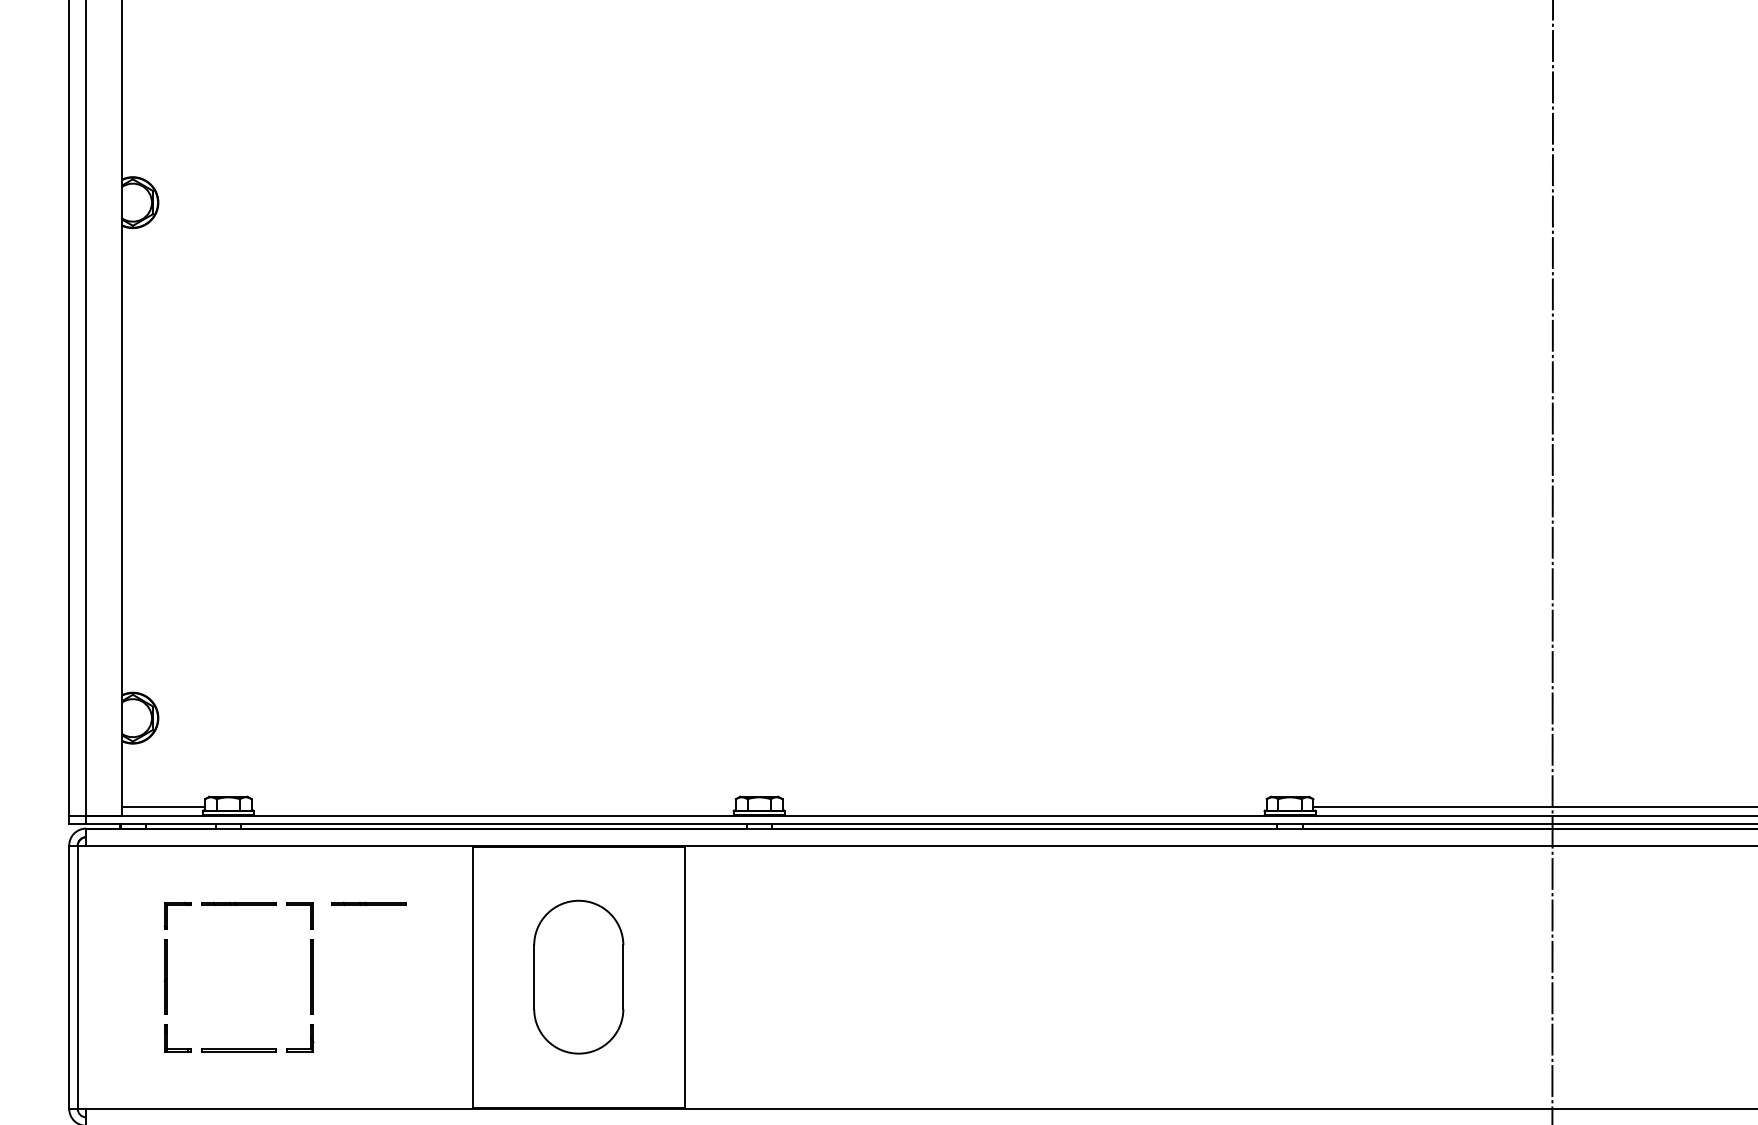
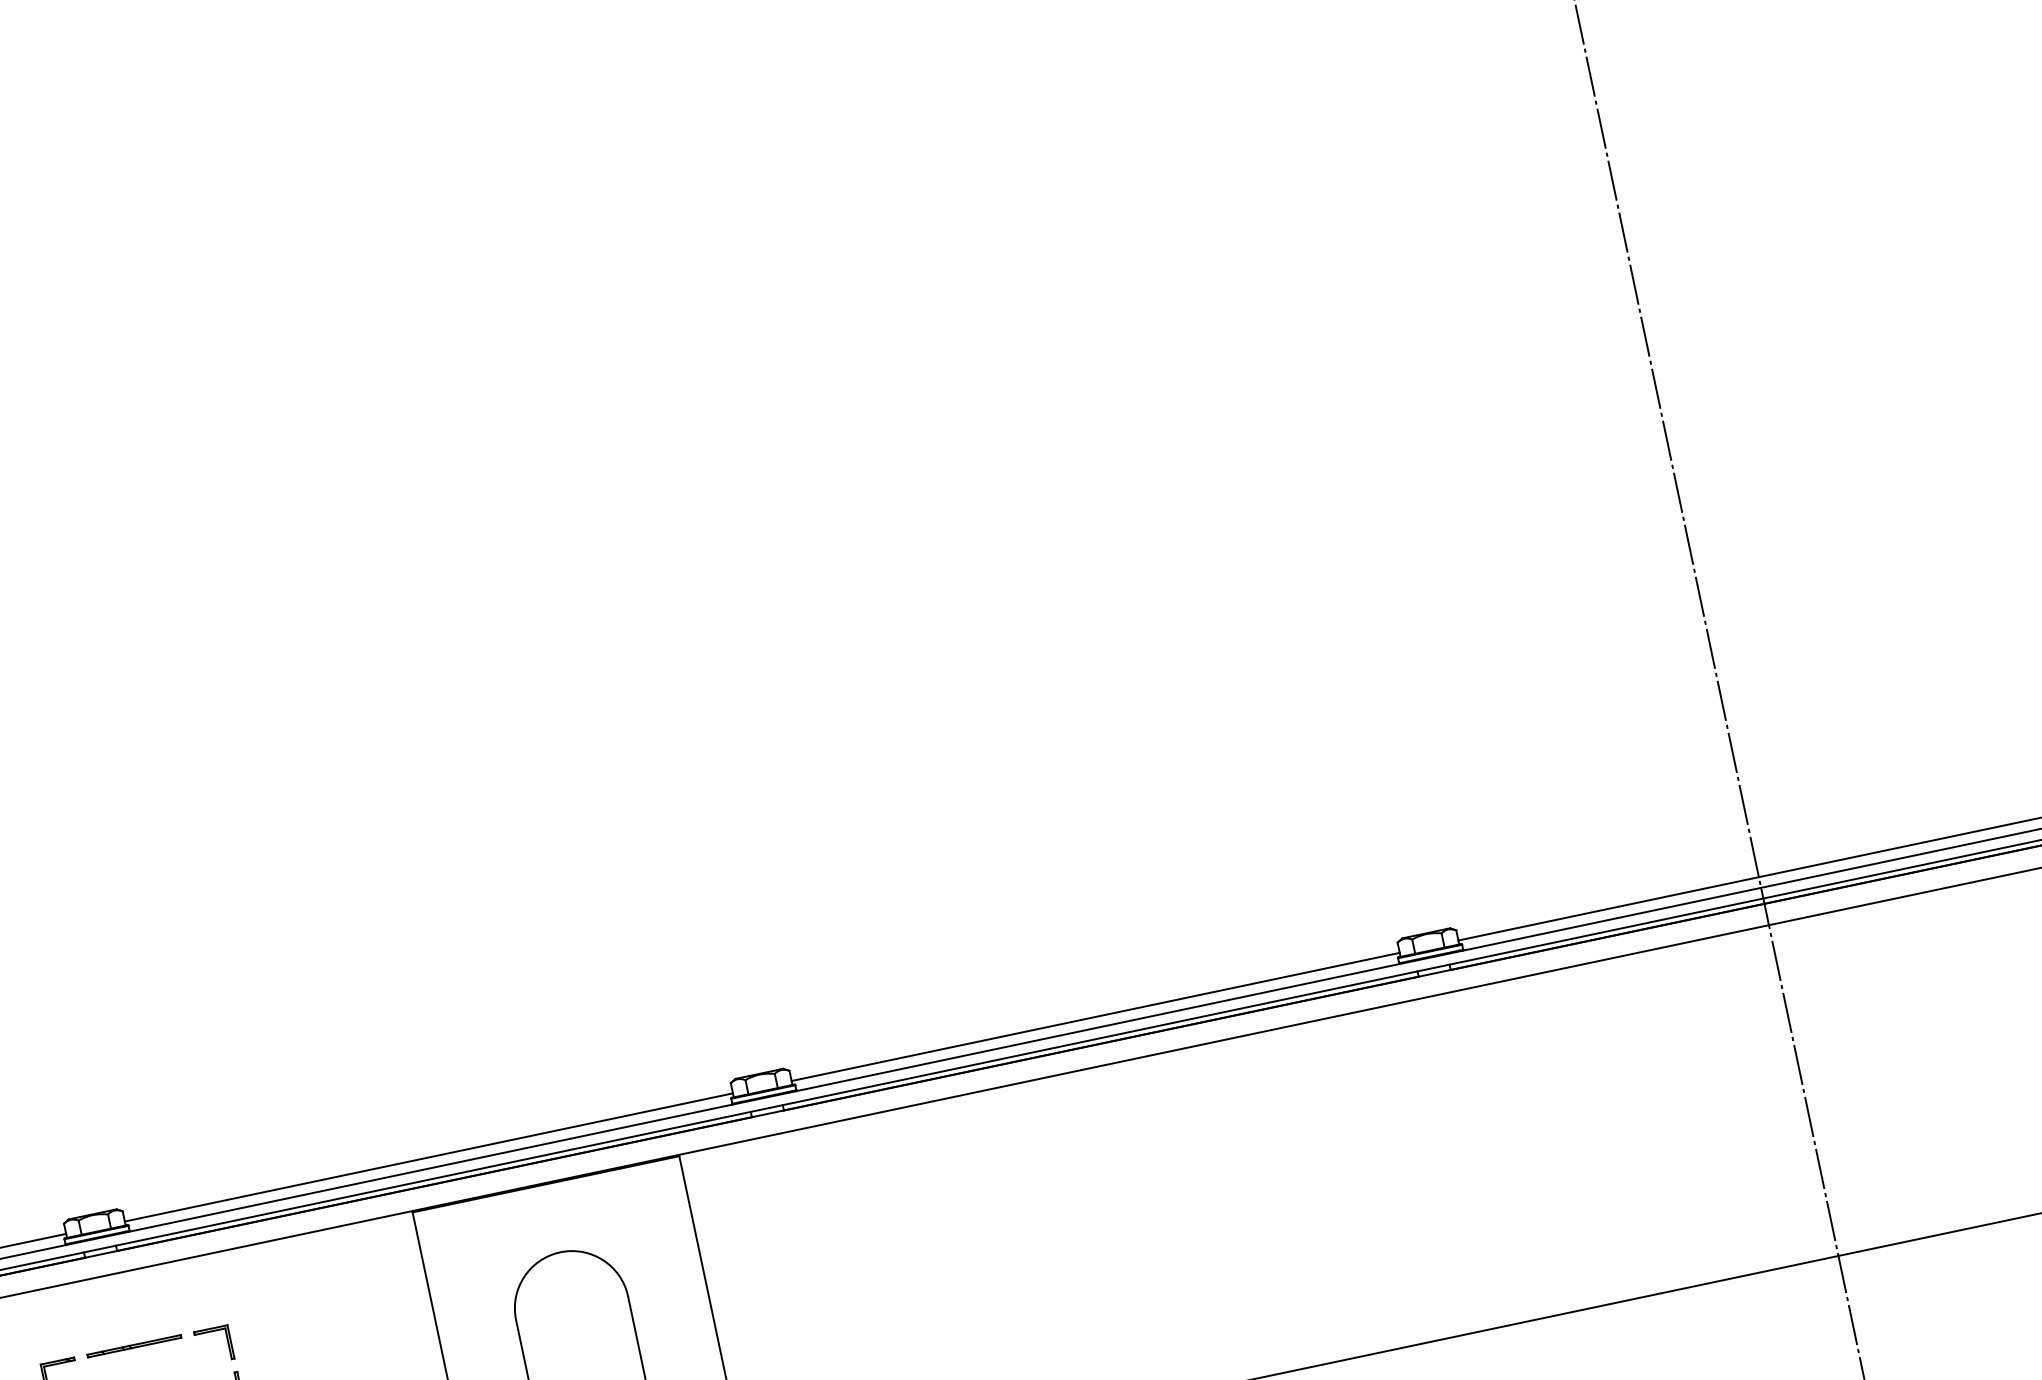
line: (493, 807) -> (428, 1157), added
line: (1024, 807) -> (1095, 1017), added
part: (368, 903) -> (296, 1311), removed

